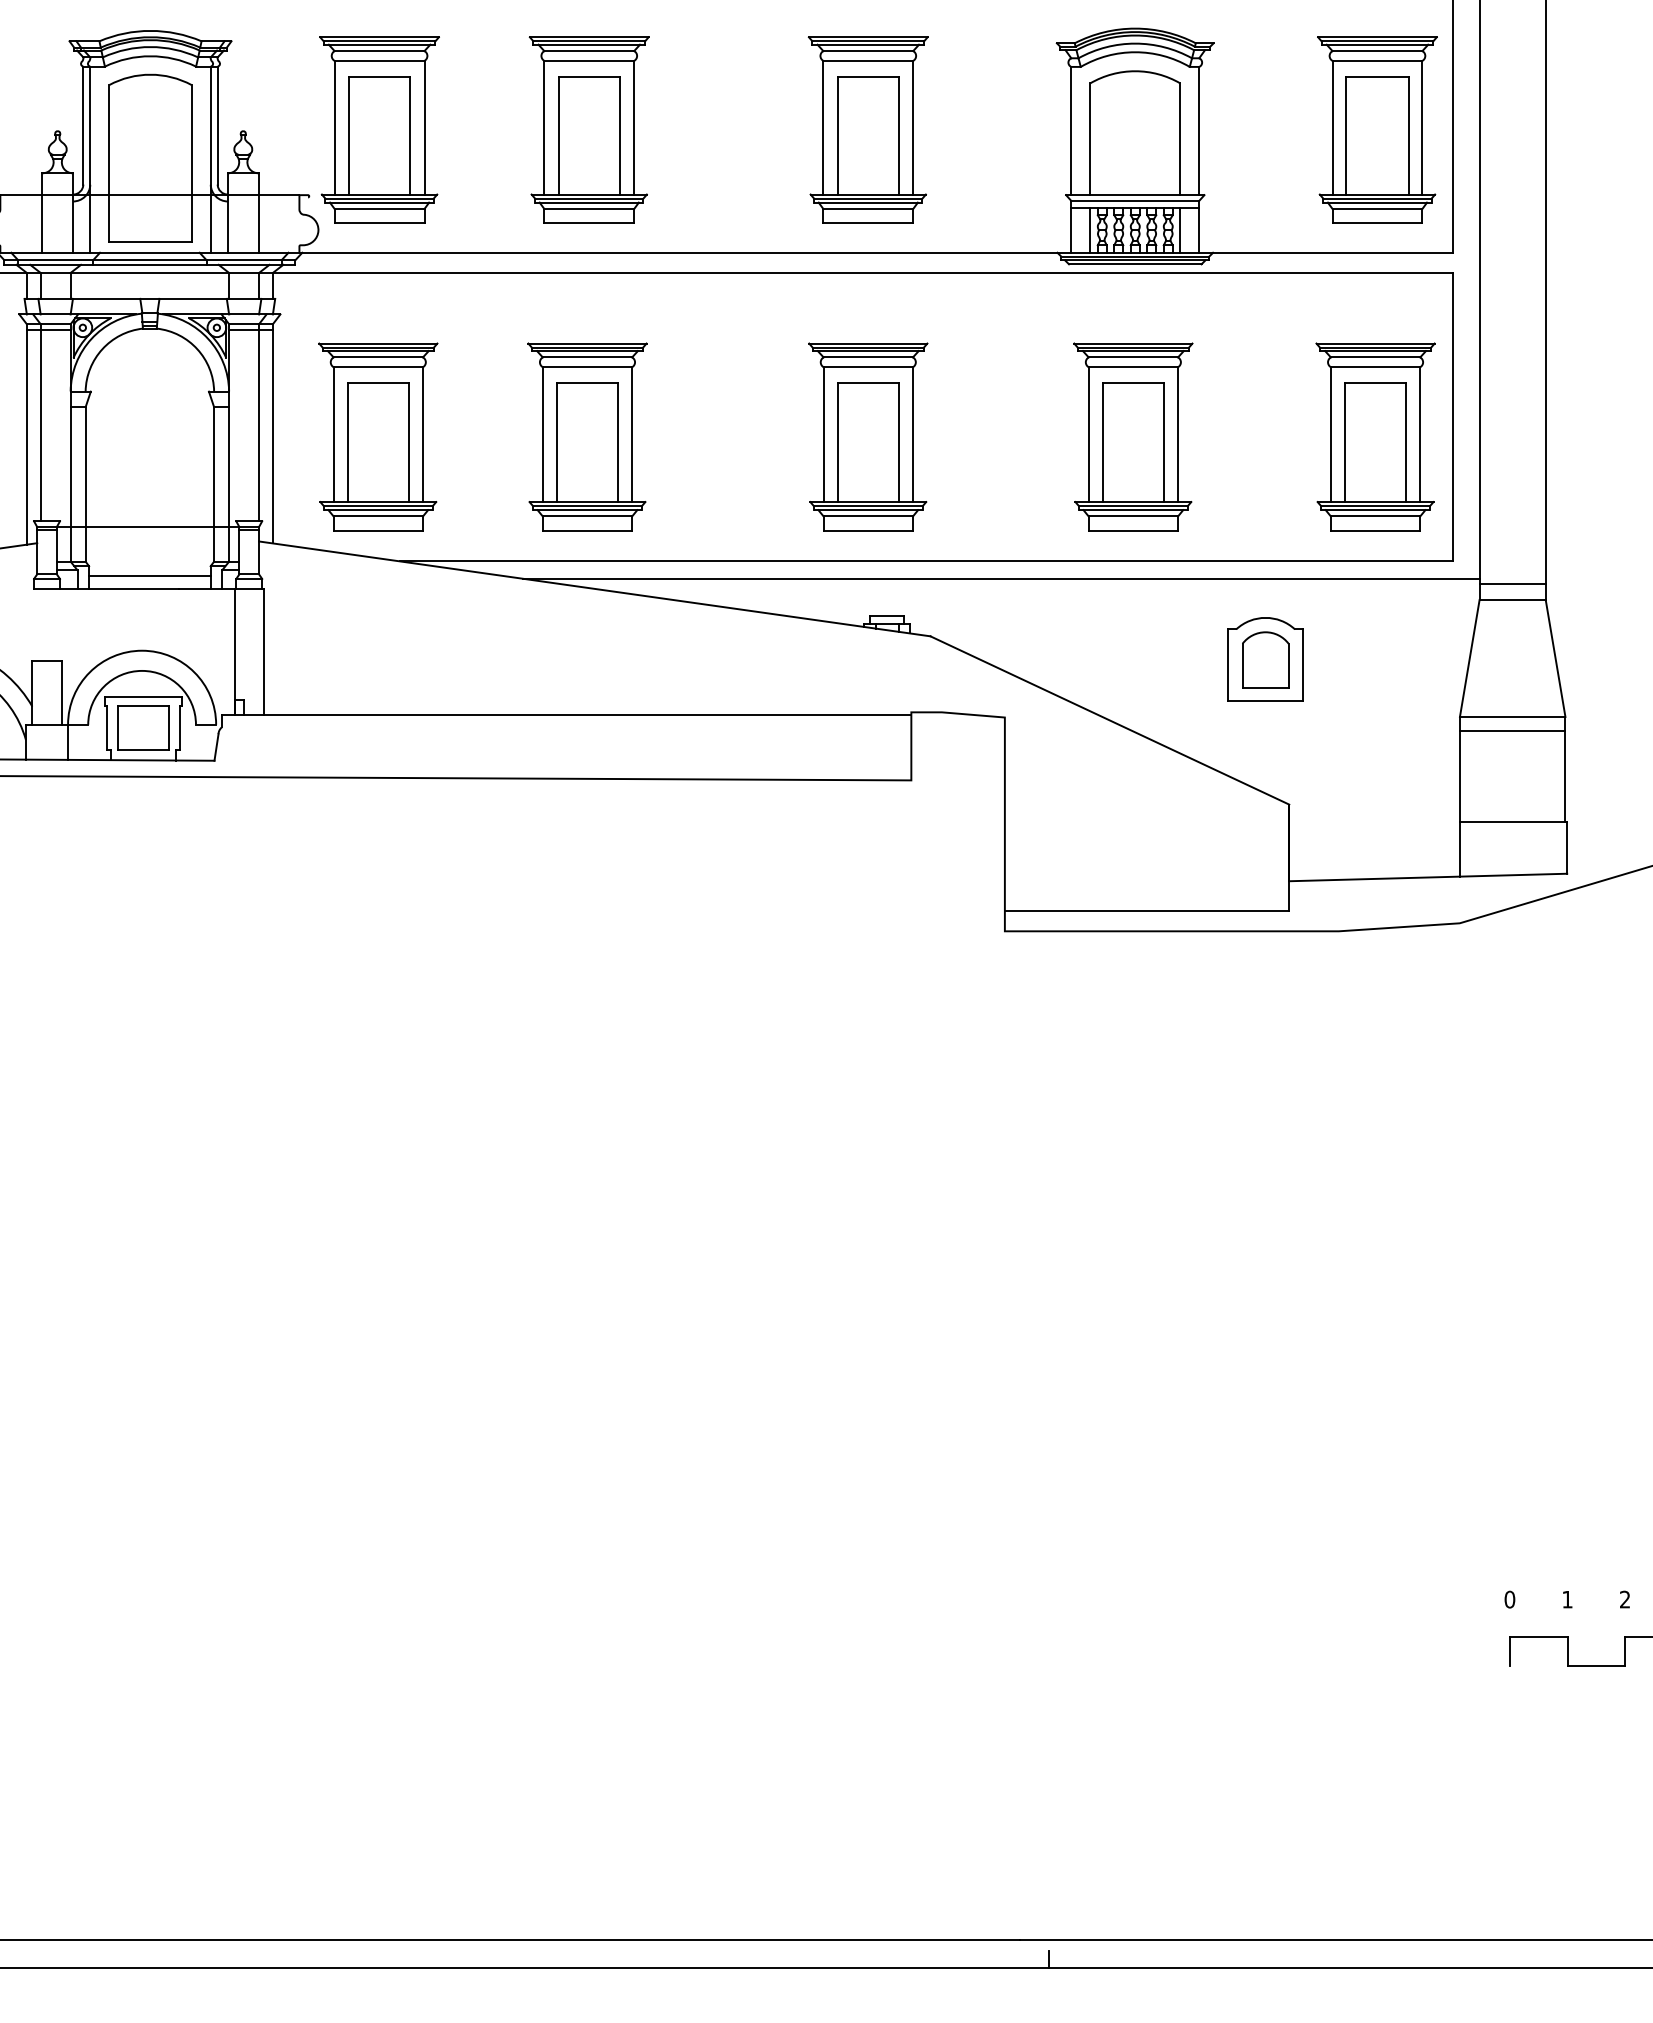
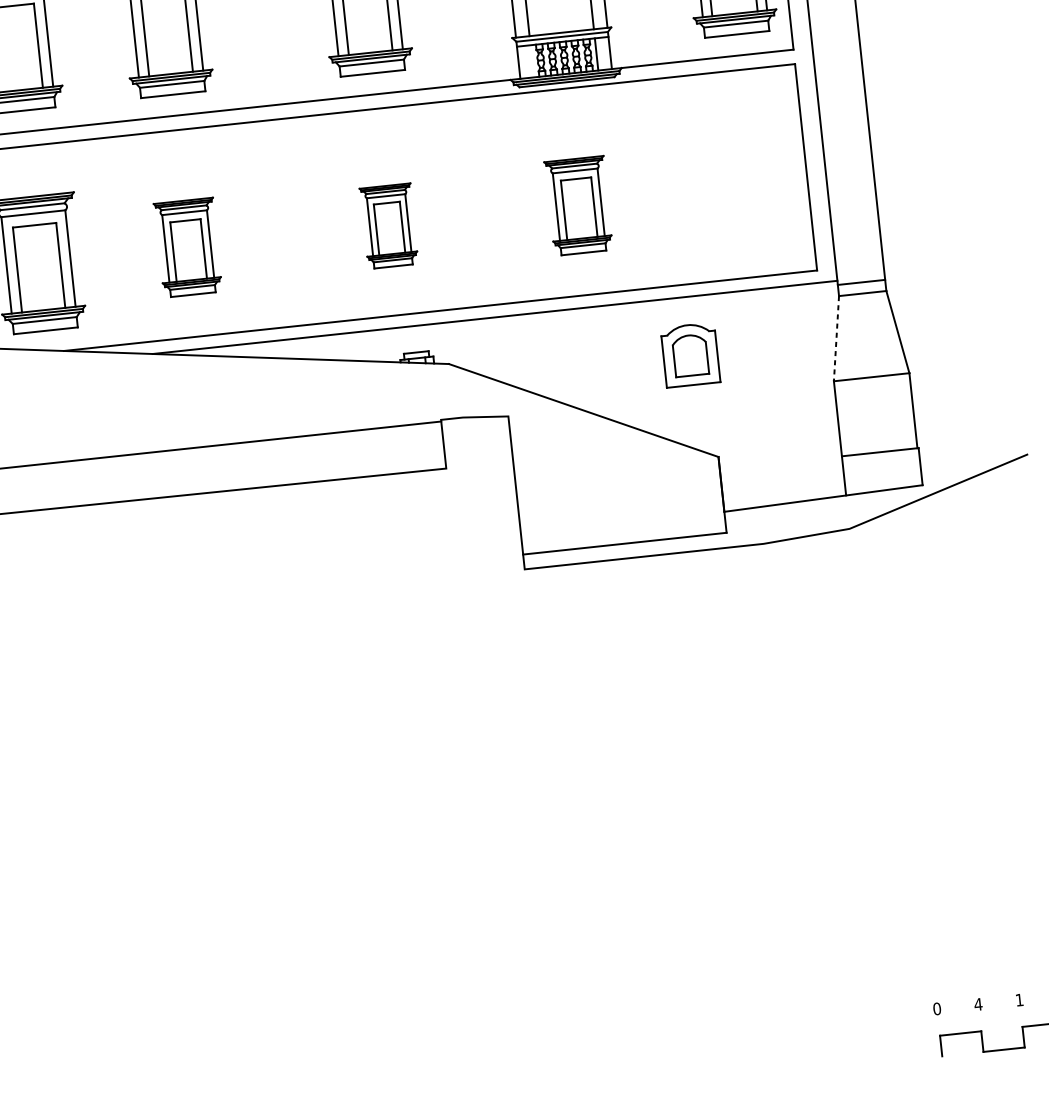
line: (1090, 229) -> (532, 60), removed
part: (587, 436) -> (188, 247), size x0.7
part: (868, 436) -> (389, 225), size x0.6
part: (1133, 436) -> (578, 205), size x0.7
part: (1375, 436) -> (752, 187), removed
line: (1469, 659) -> (836, 339), solid -> dashed
line: (1512, 731) -> (872, 387), removed
text: (1567, 1599) -> (978, 1004), 1 -> 4
text: (1624, 1599) -> (1019, 1000), 2 -> 1

